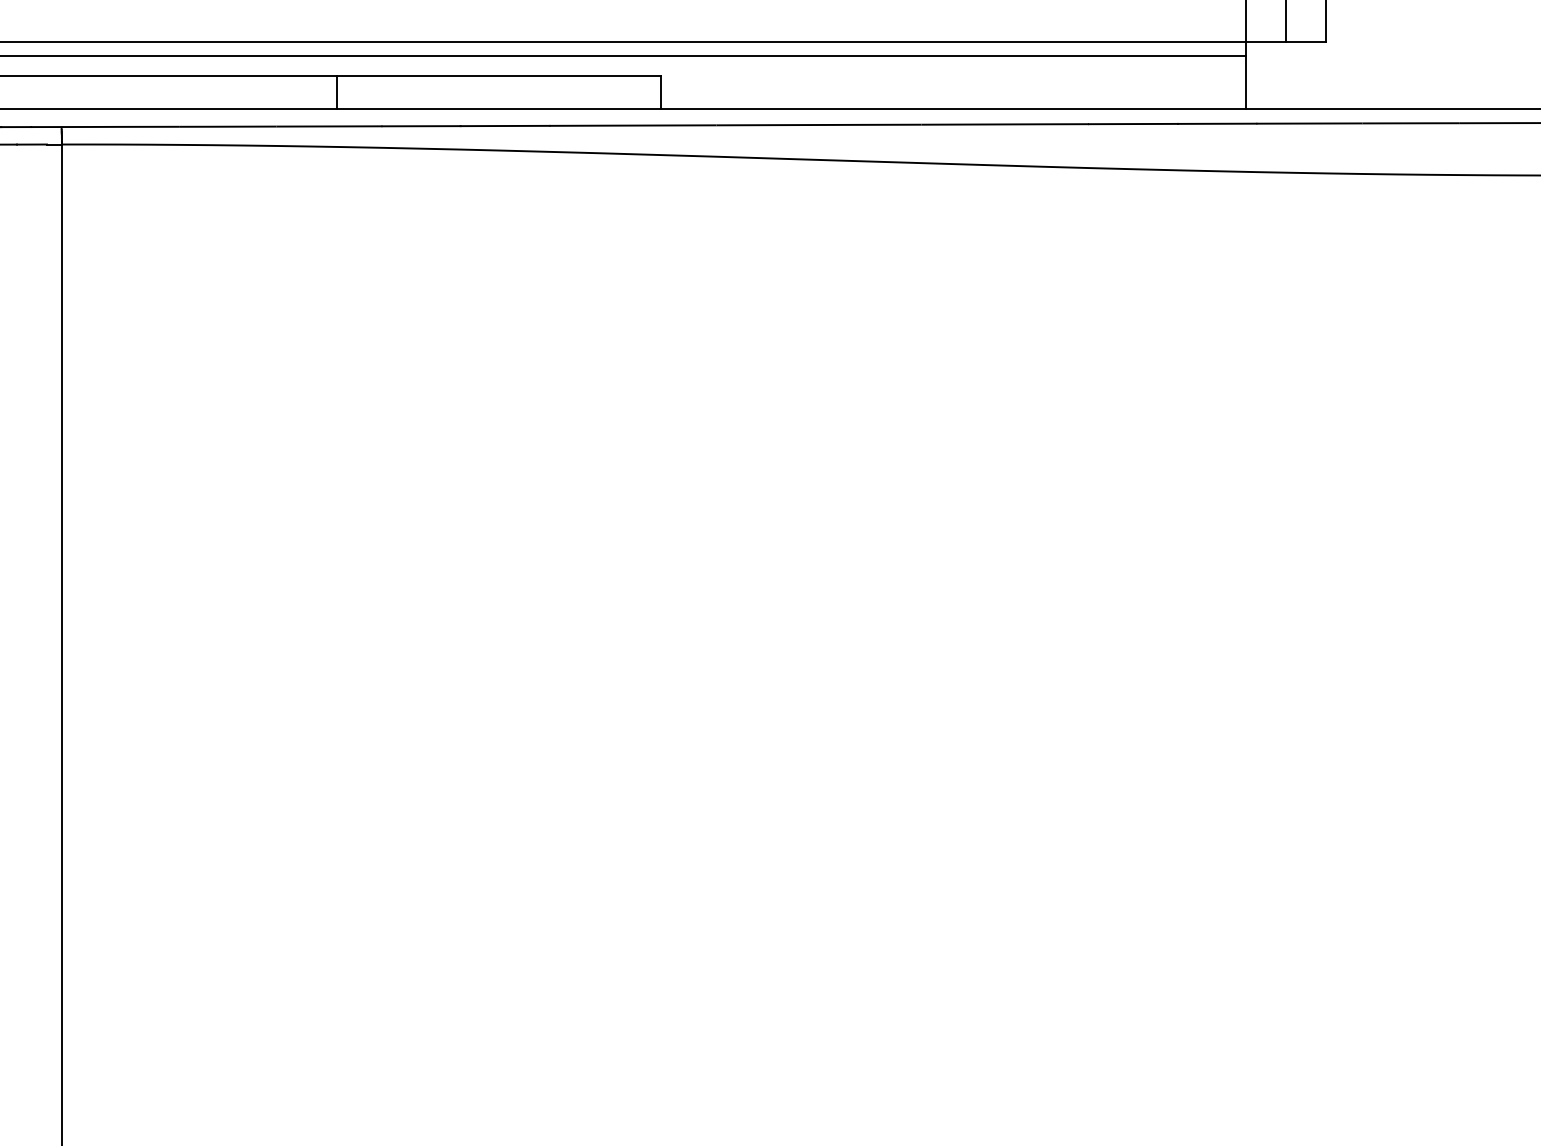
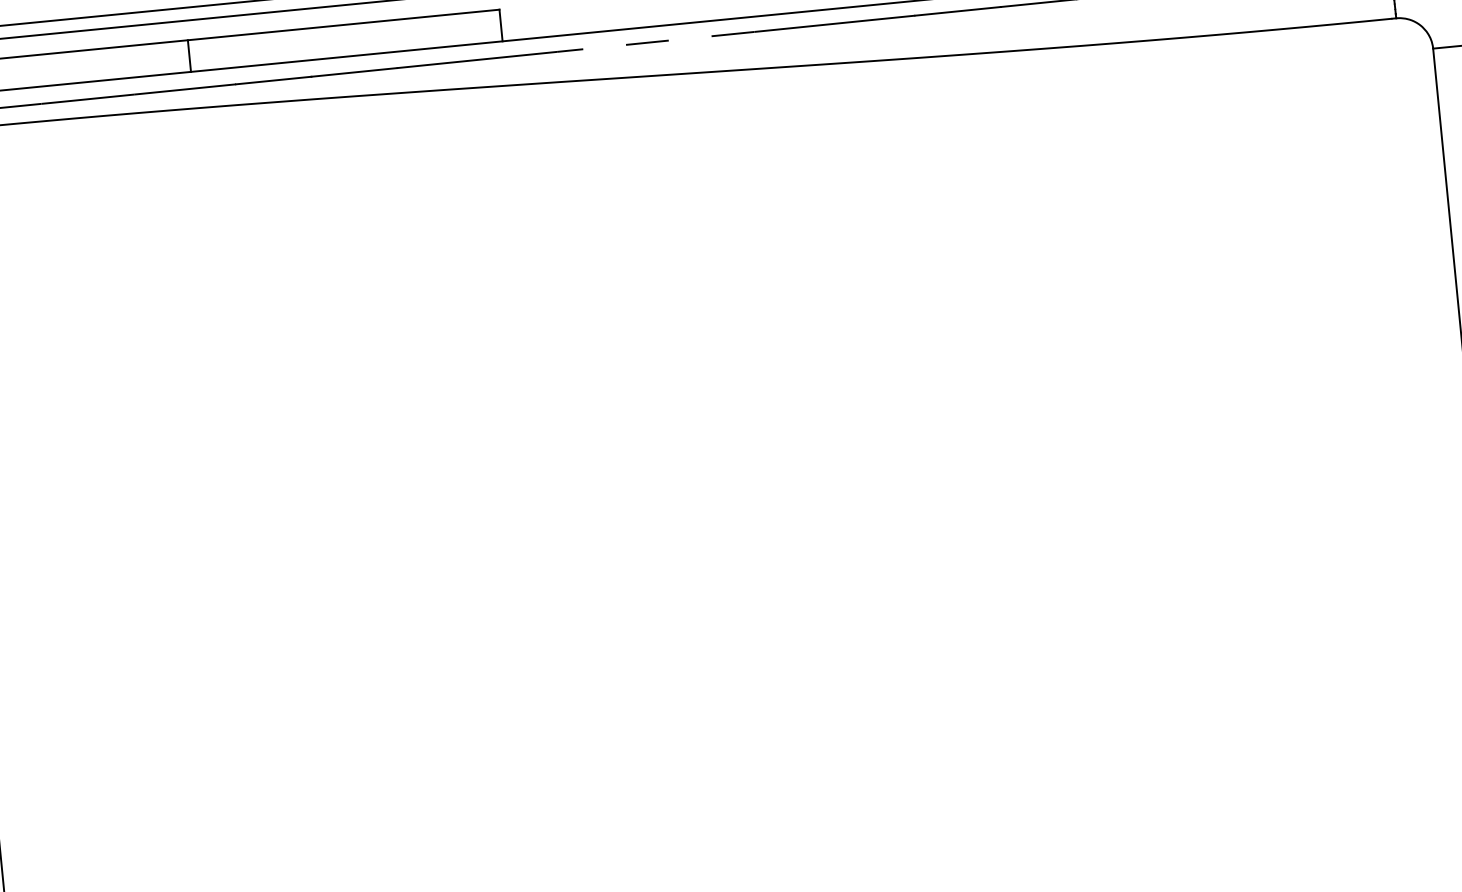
line: (818, 125) -> (655, 42), solid -> dashed

